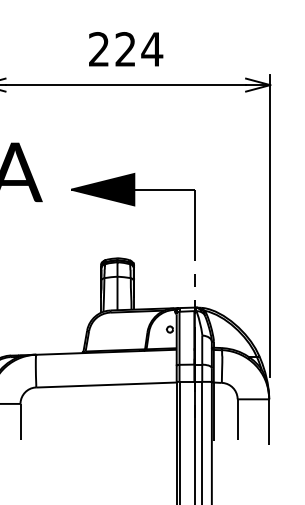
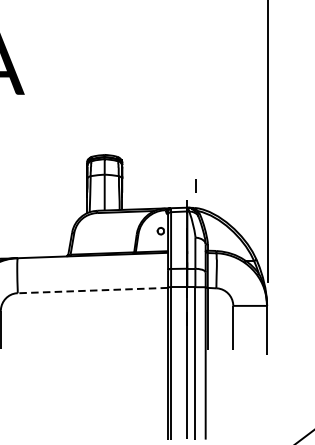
part: (133, 206) -> (121, 99), removed
line: (194, 280) -> (195, 186), moved
line: (105, 385) -> (91, 291), solid -> dashed

